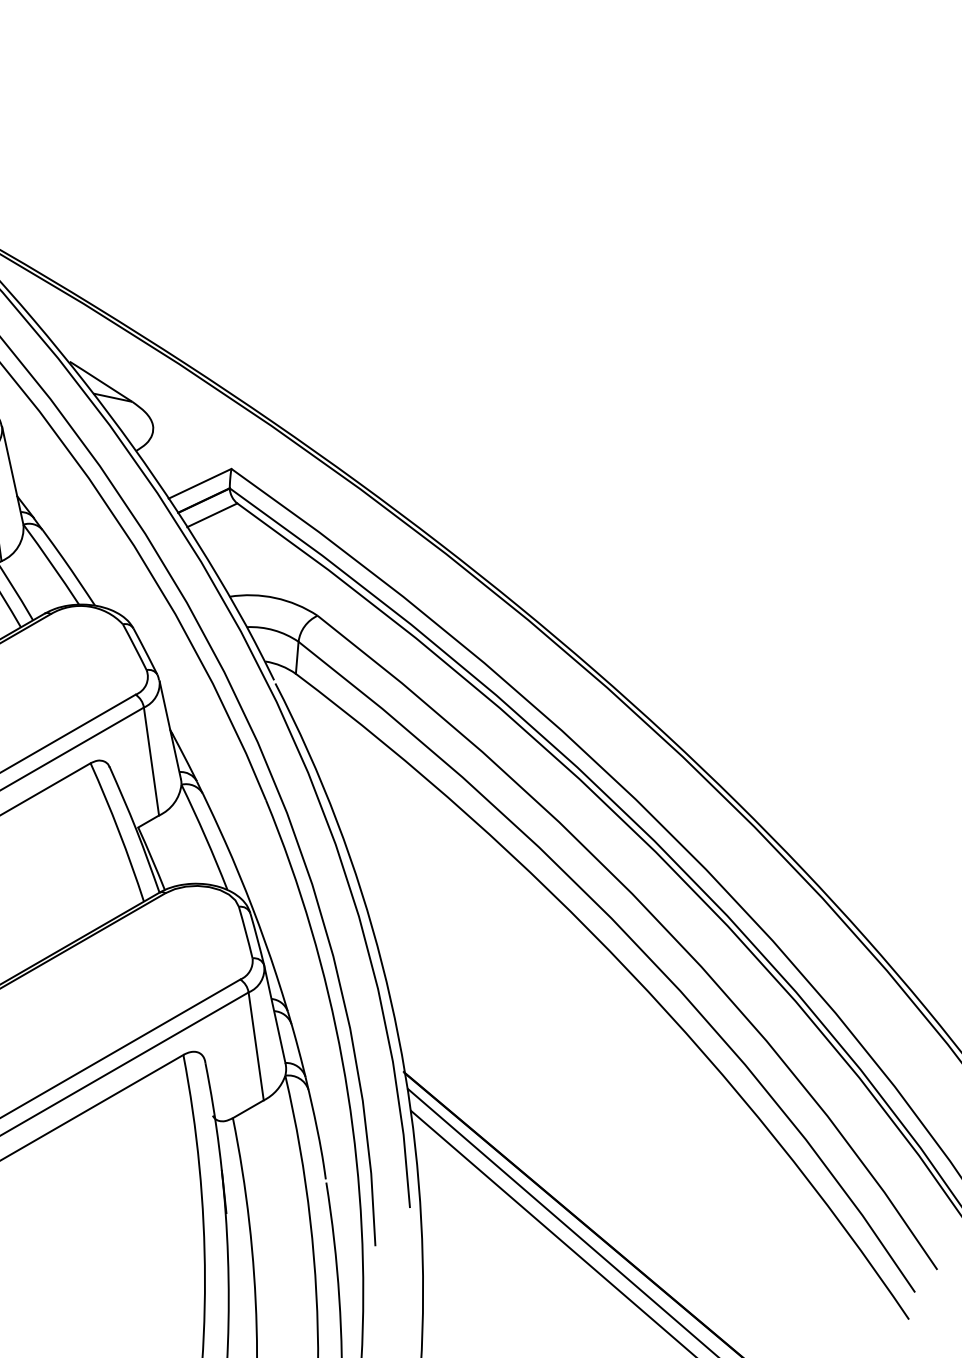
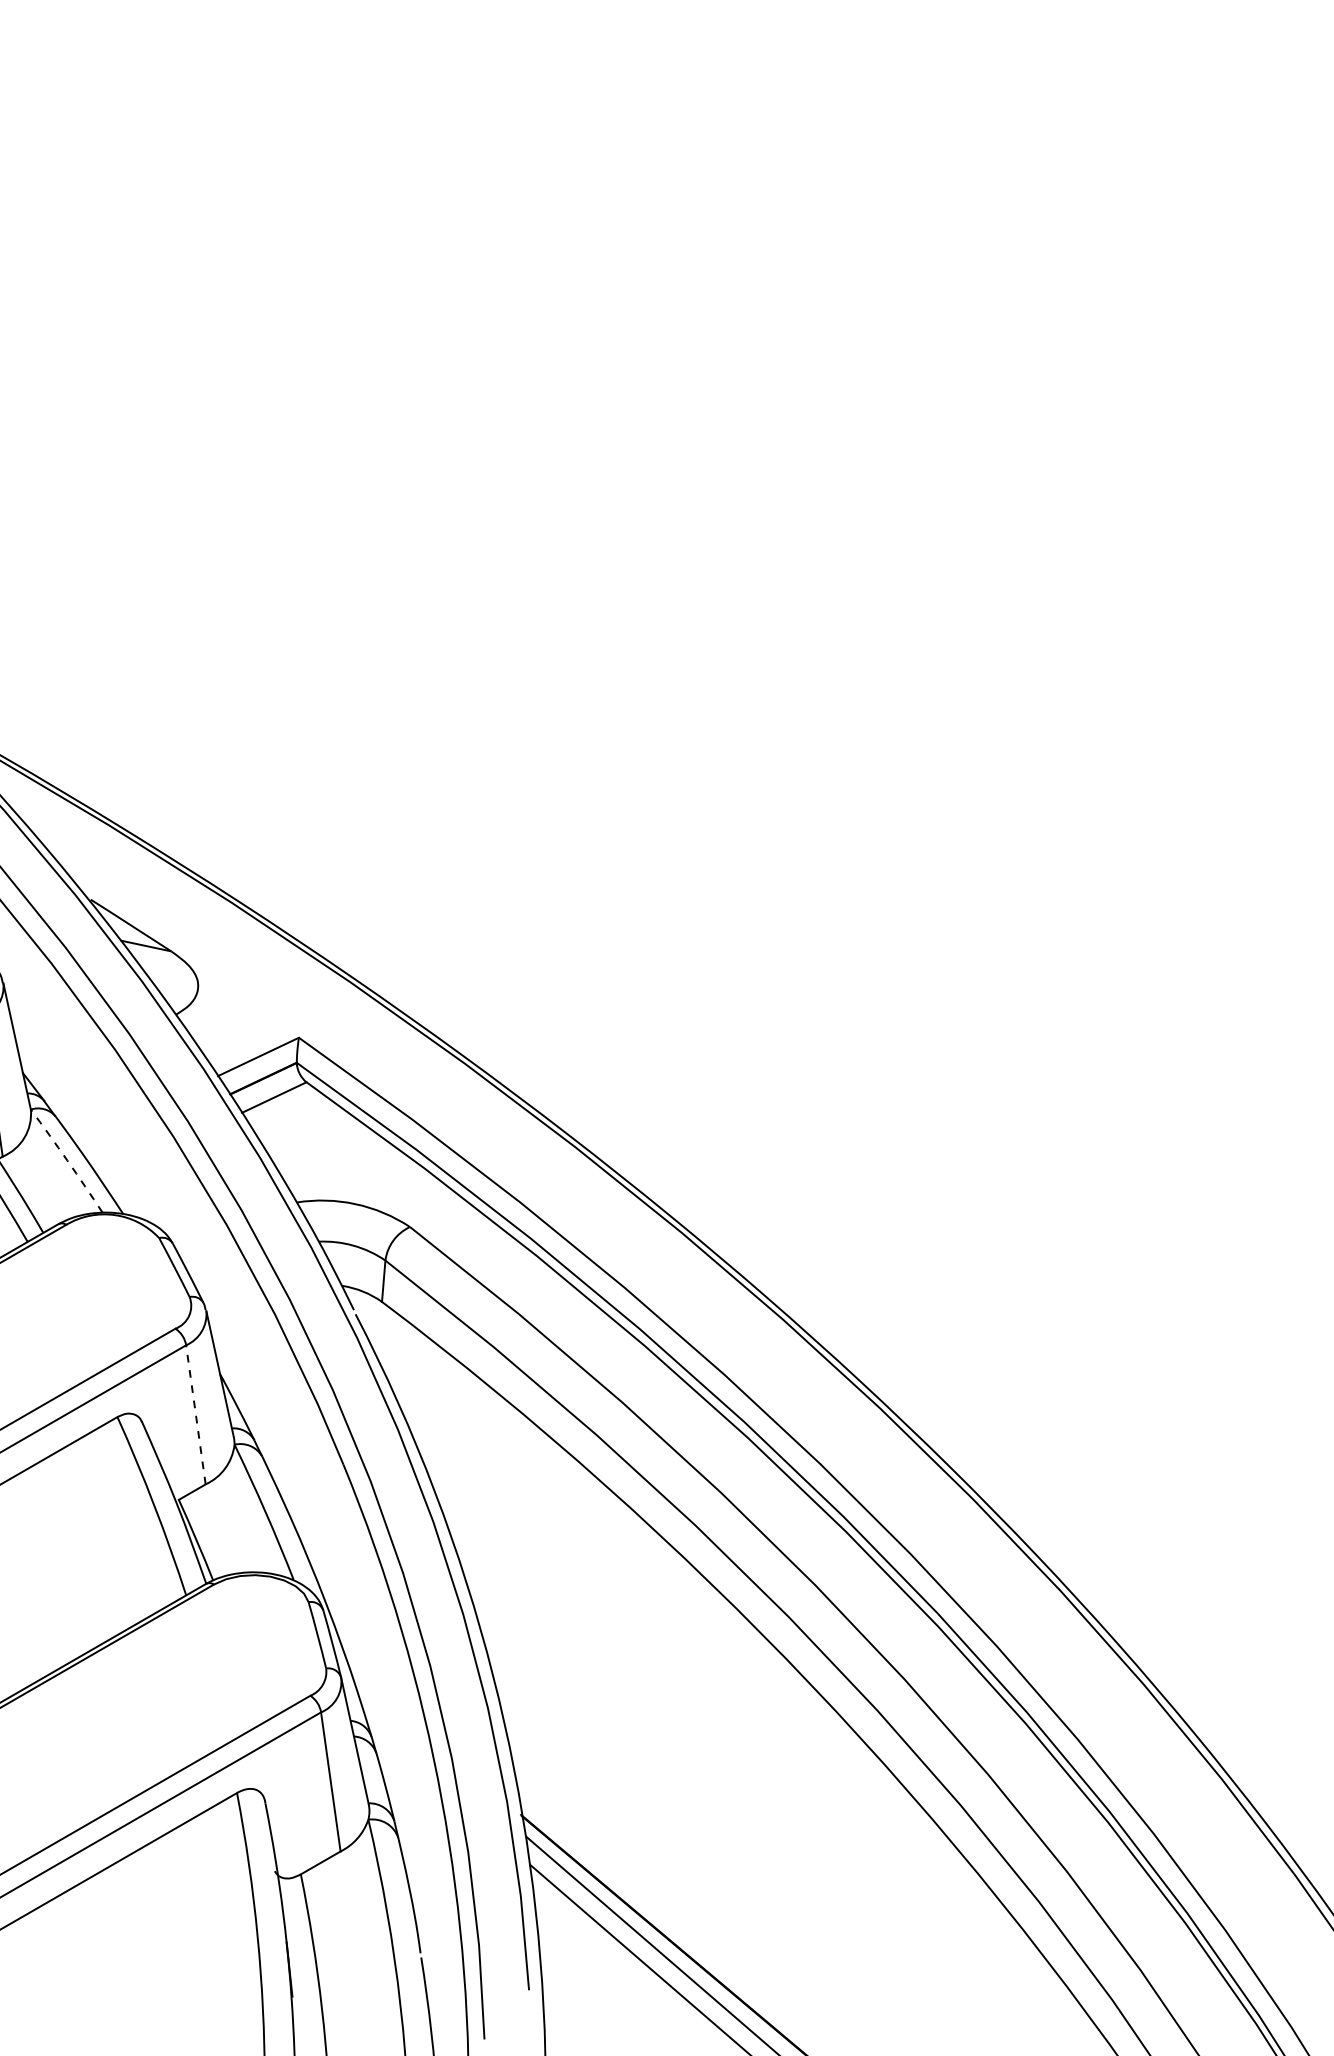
arc: (51, 564) -> (67, 1160), solid -> dashed
line: (151, 761) -> (195, 1414), solid -> dashed

